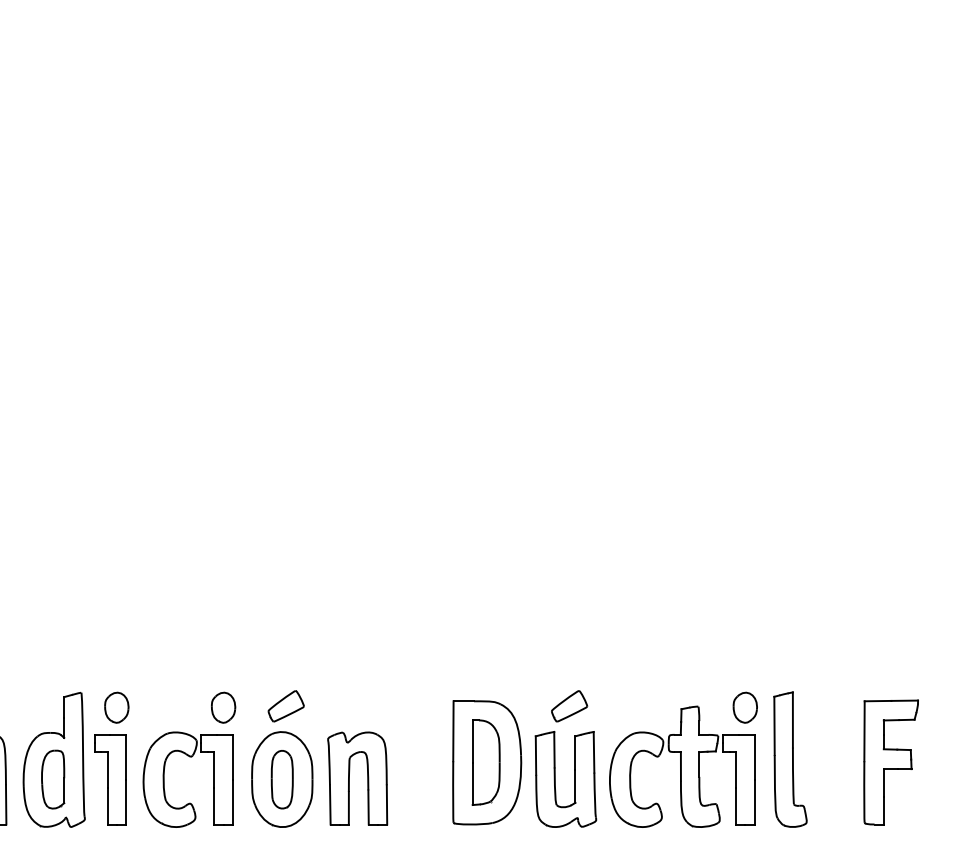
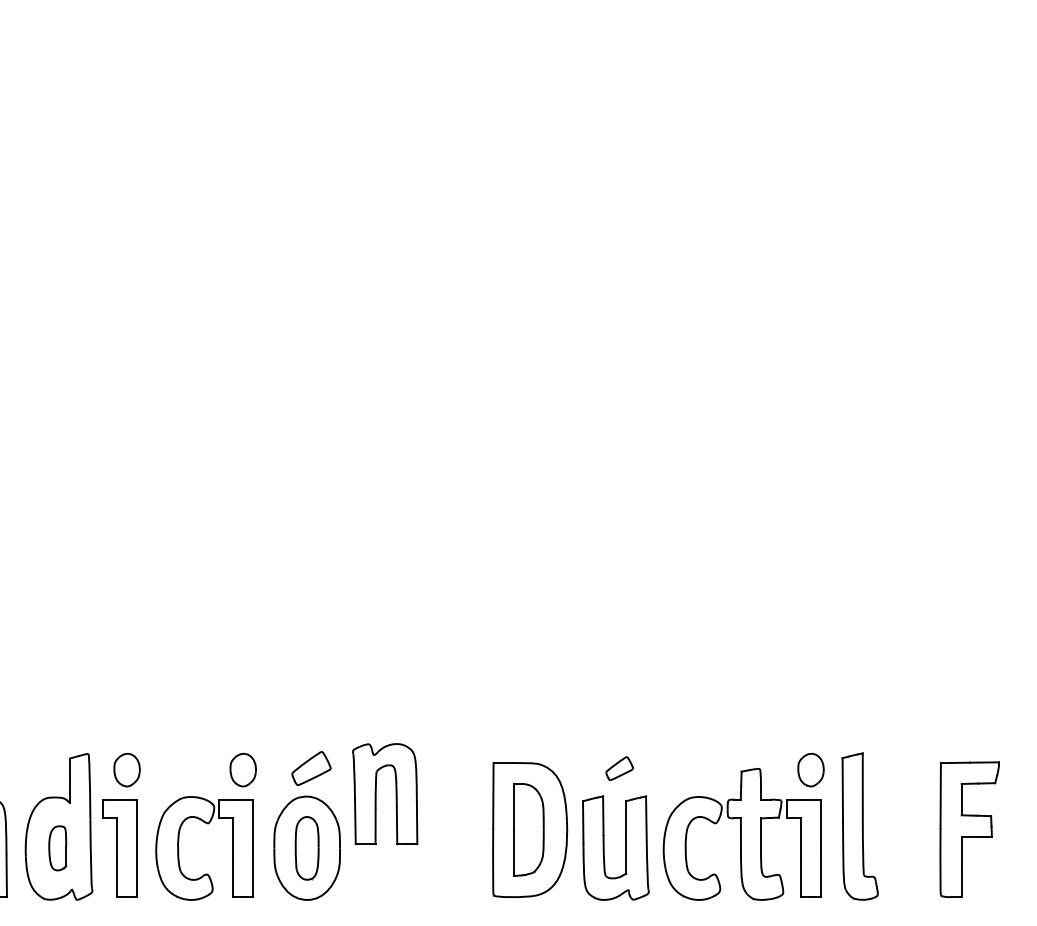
part: (569, 706) -> (619, 768), size x0.7
part: (349, 778) -> (376, 794), moved
part: (52, 779) -> (57, 848), size x0.7

